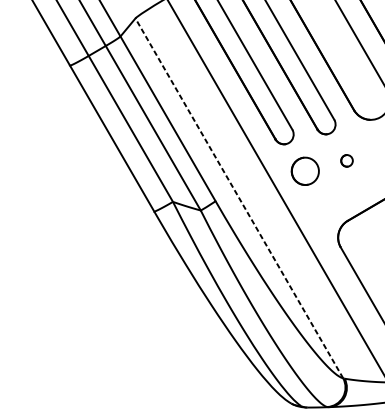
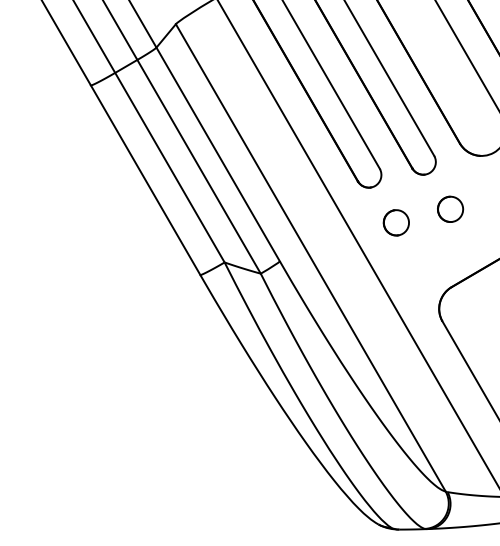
part: (346, 160) -> (450, 208), size x1.67
part: (304, 171) -> (395, 222), size x0.71
line: (239, 198) -> (310, 257), dashed -> solid

